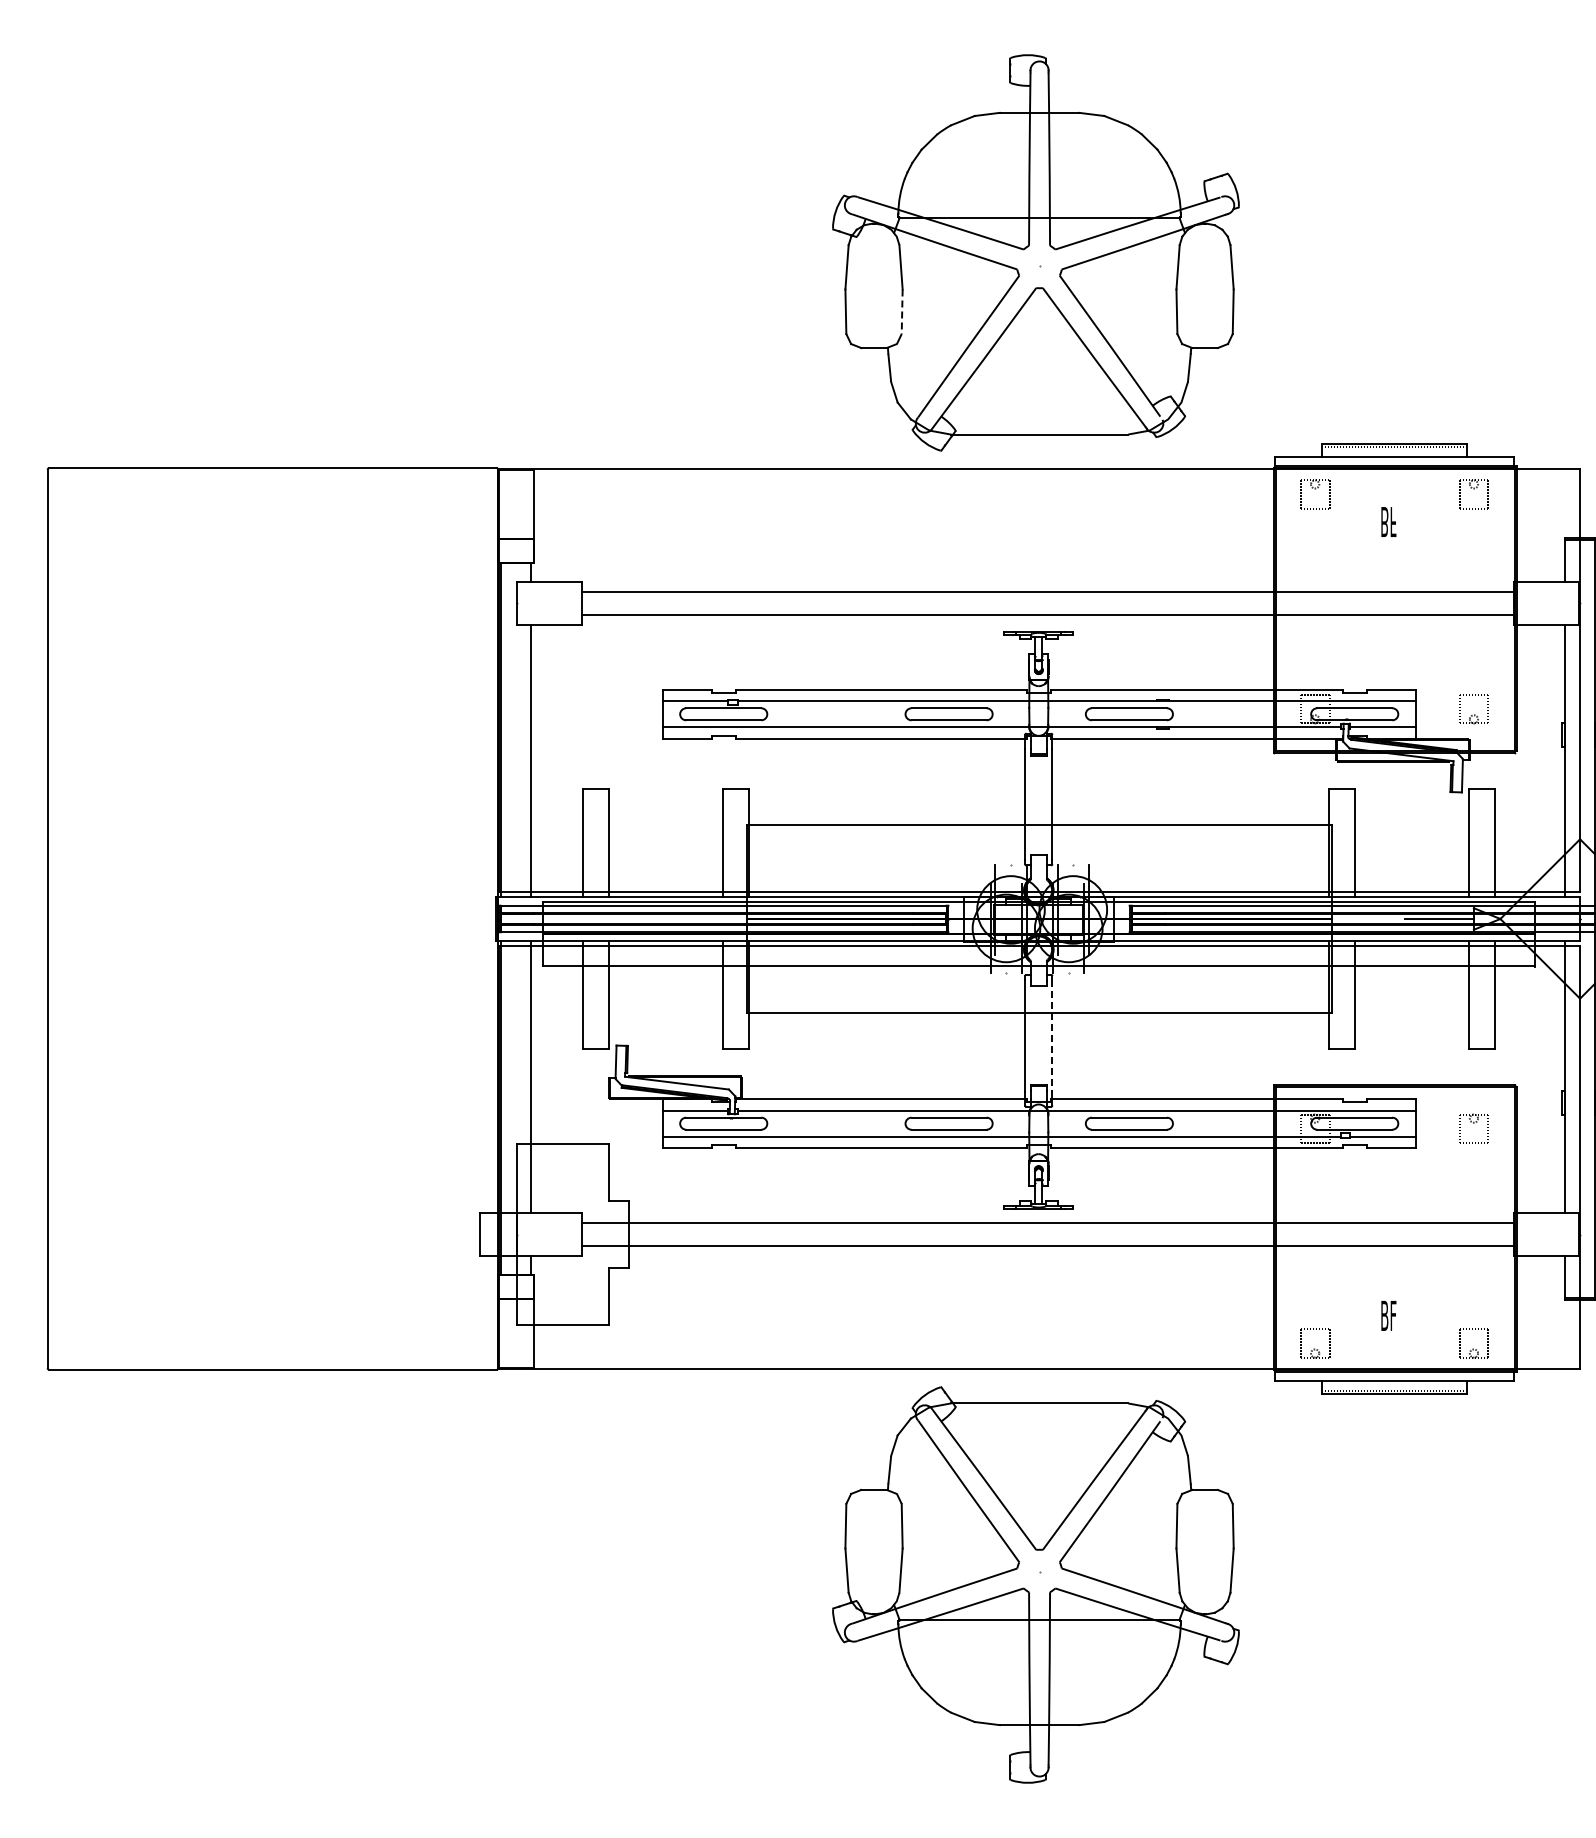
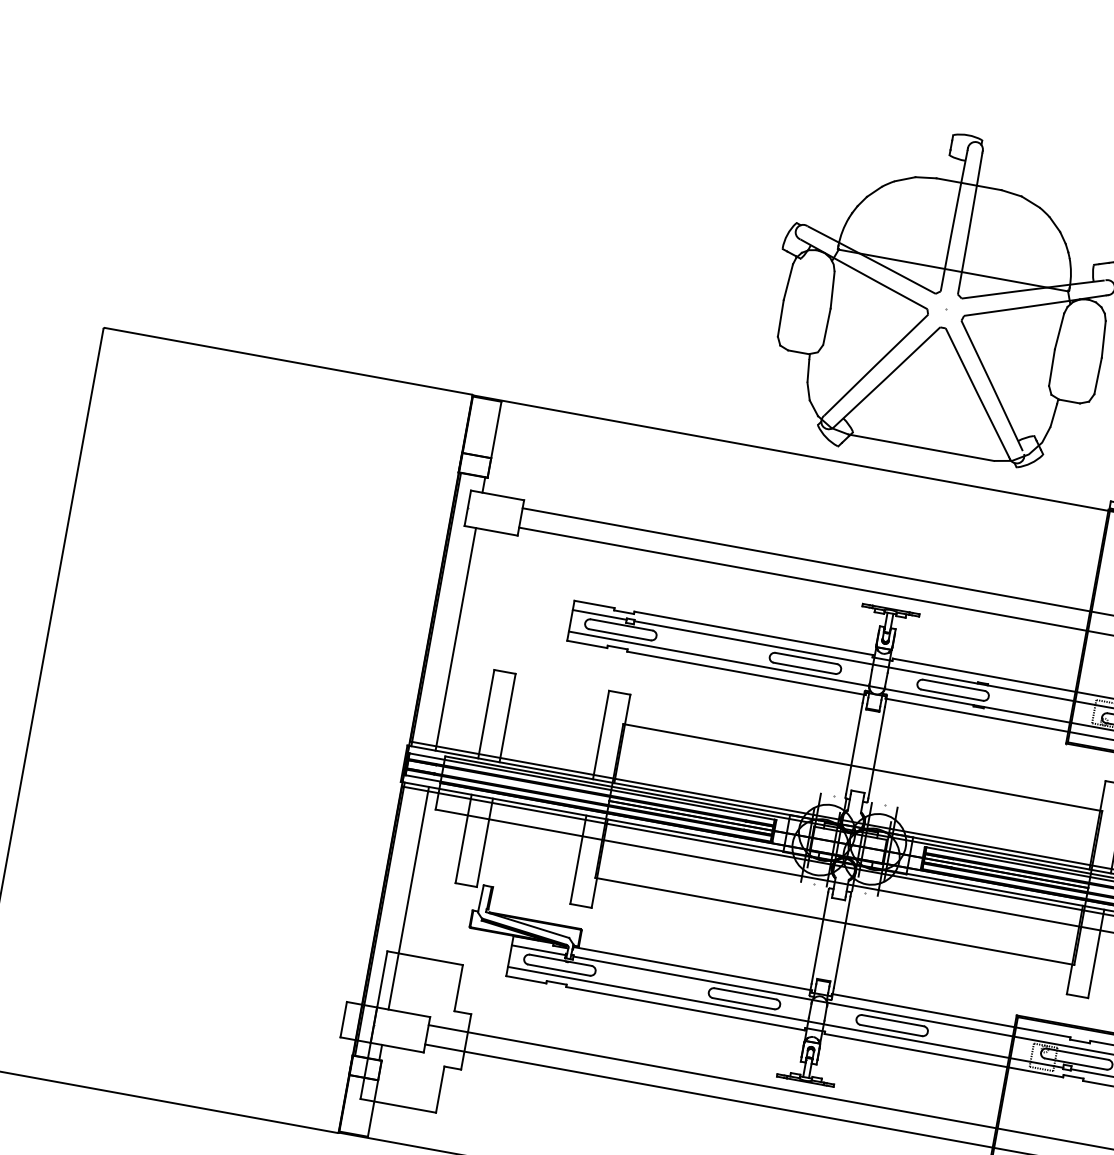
line: (902, 312) -> (827, 327), dashed -> solid
line: (1052, 1035) -> (842, 941), dashed -> solid

